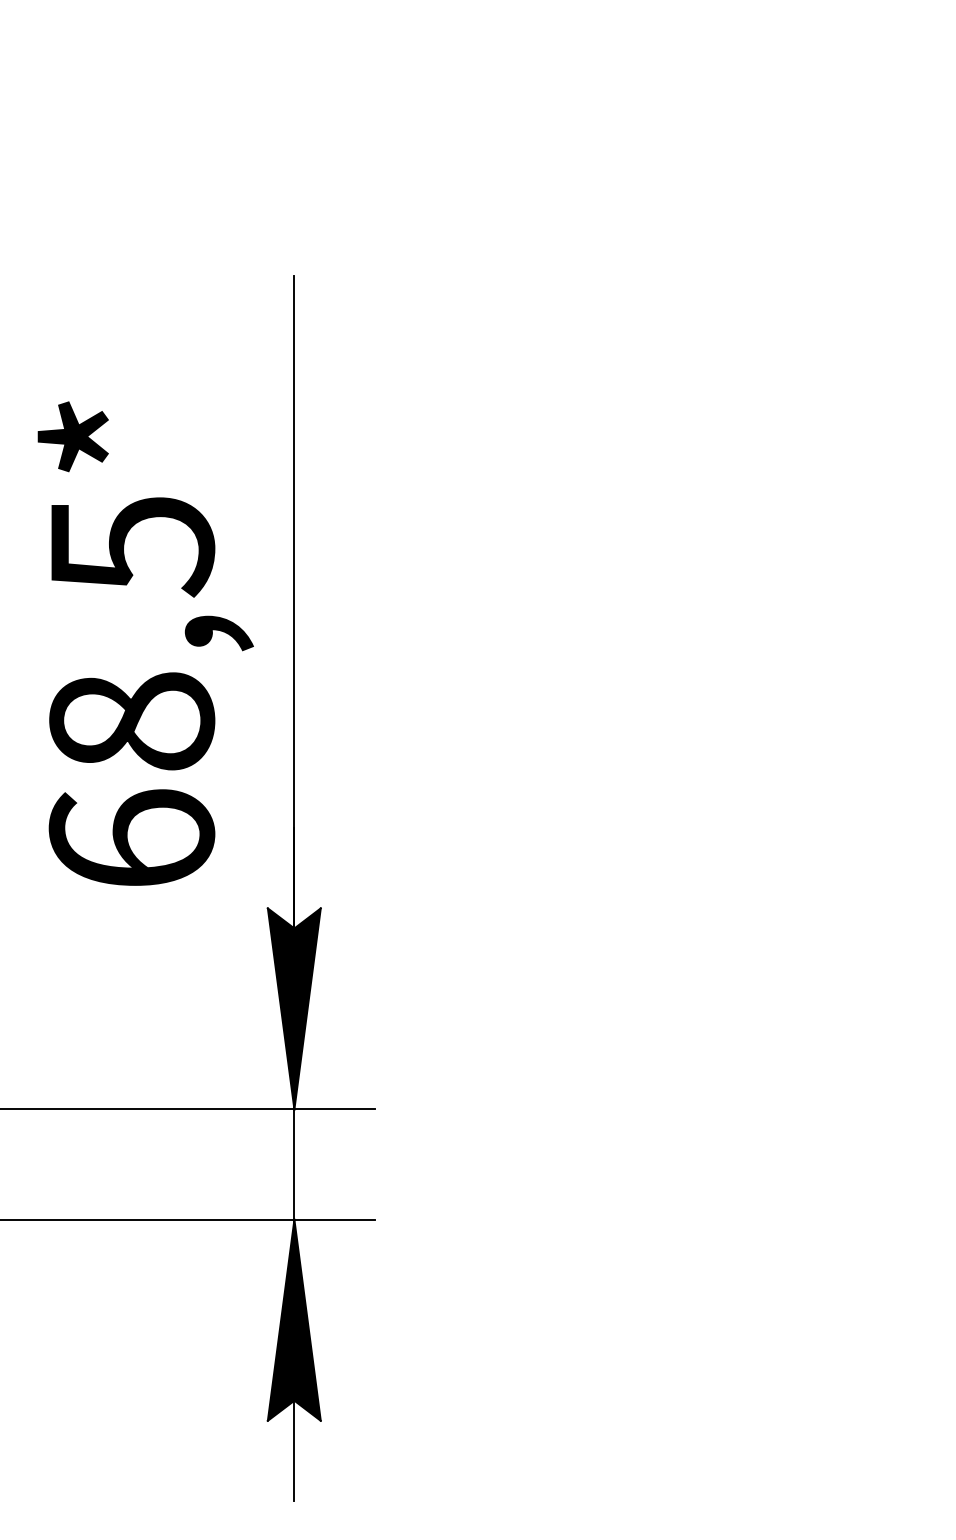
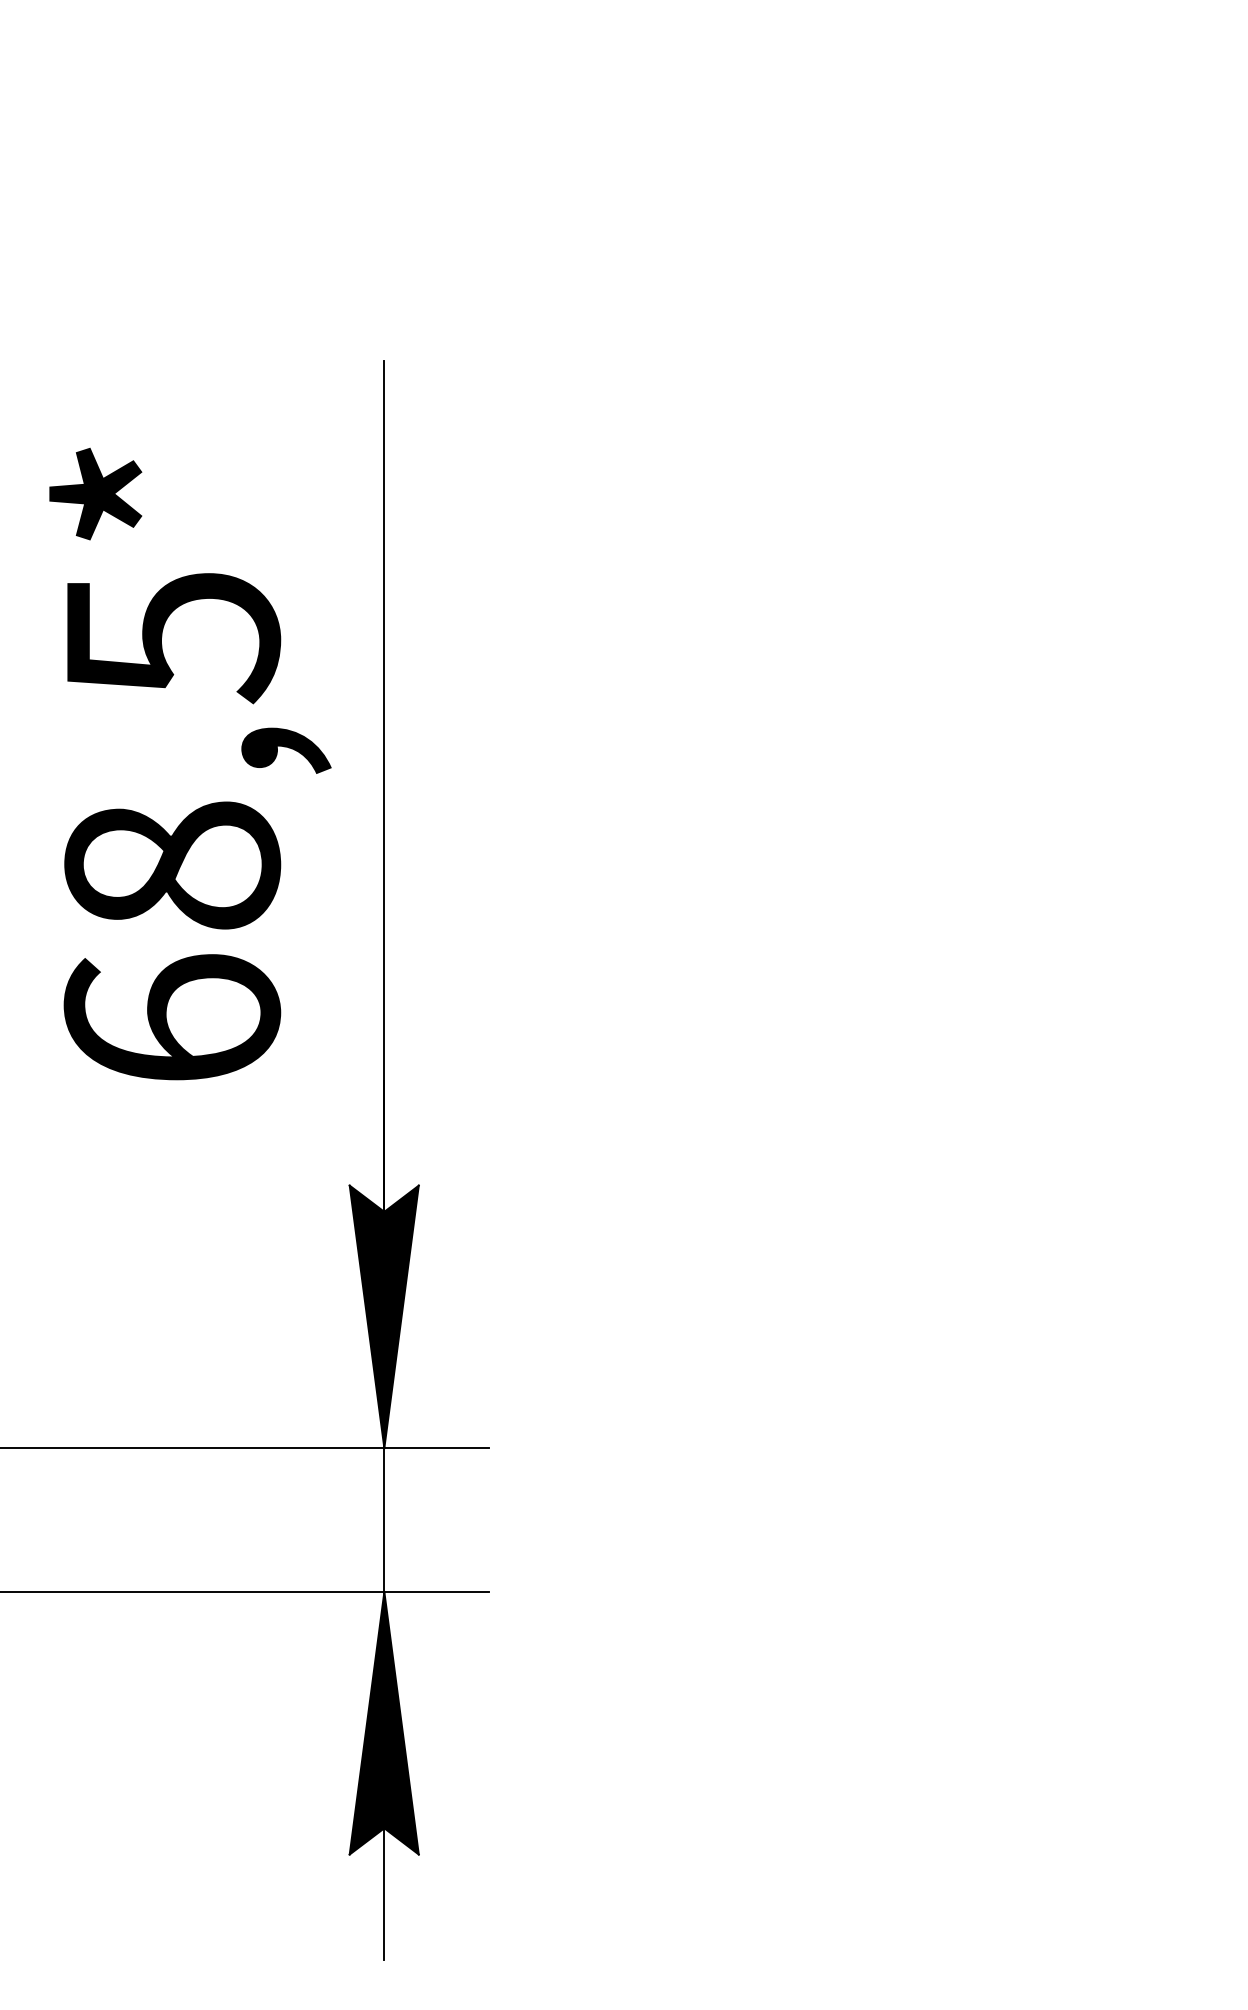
text: (145, 643) -> (190, 763), moved

